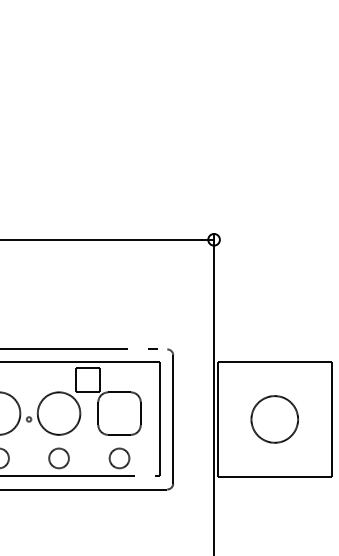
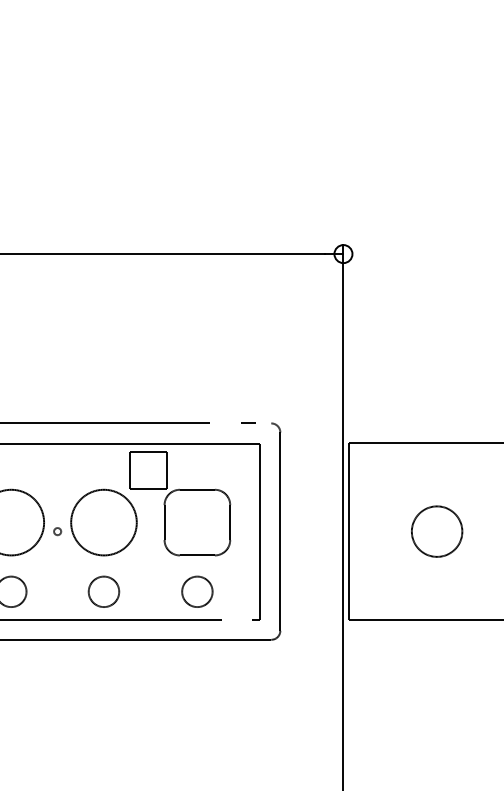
circle: (274, 419) -> (436, 531), size x0.7

